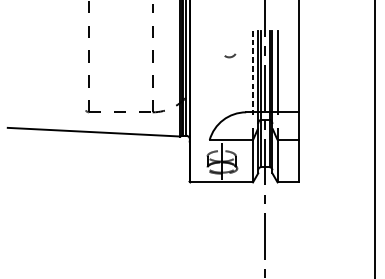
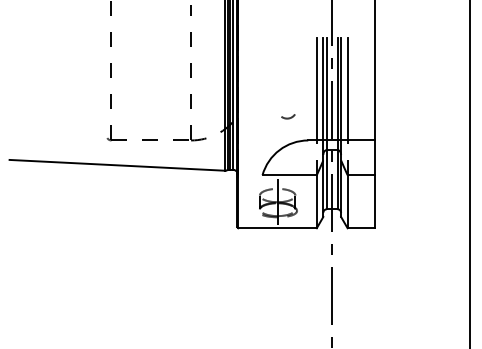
arc: (230, 56) -> (288, 117), moved
line: (252, 71) -> (316, 89), dashed -> solid

